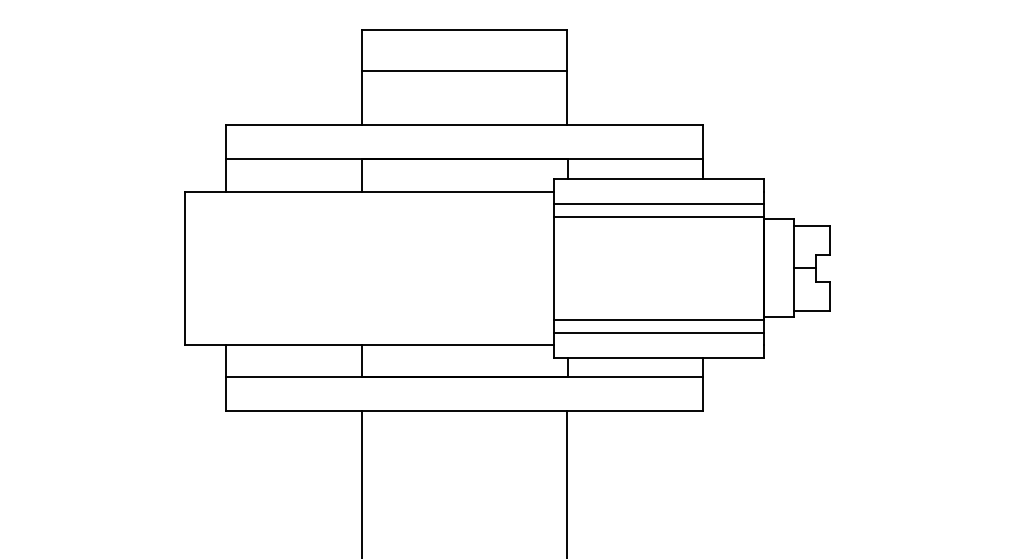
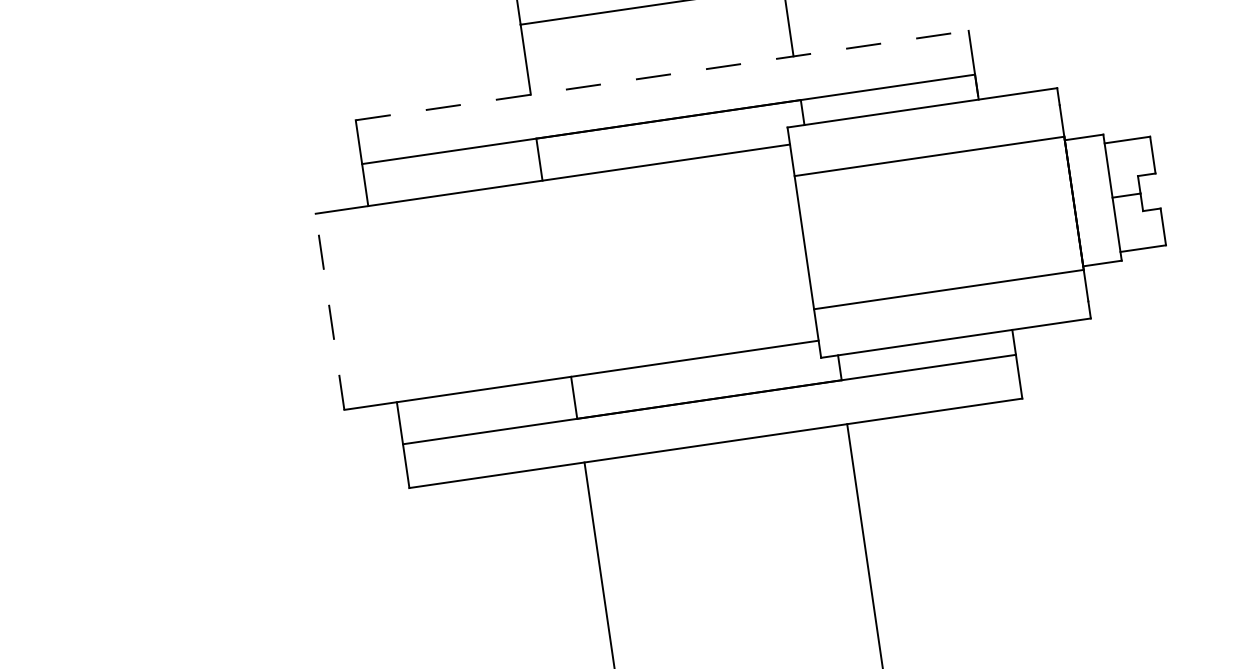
line: (464, 125) -> (662, 75), solid -> dashed
line: (659, 203) -> (927, 139), removed
line: (185, 267) -> (330, 310), solid -> dashed
line: (659, 332) -> (951, 305), removed

